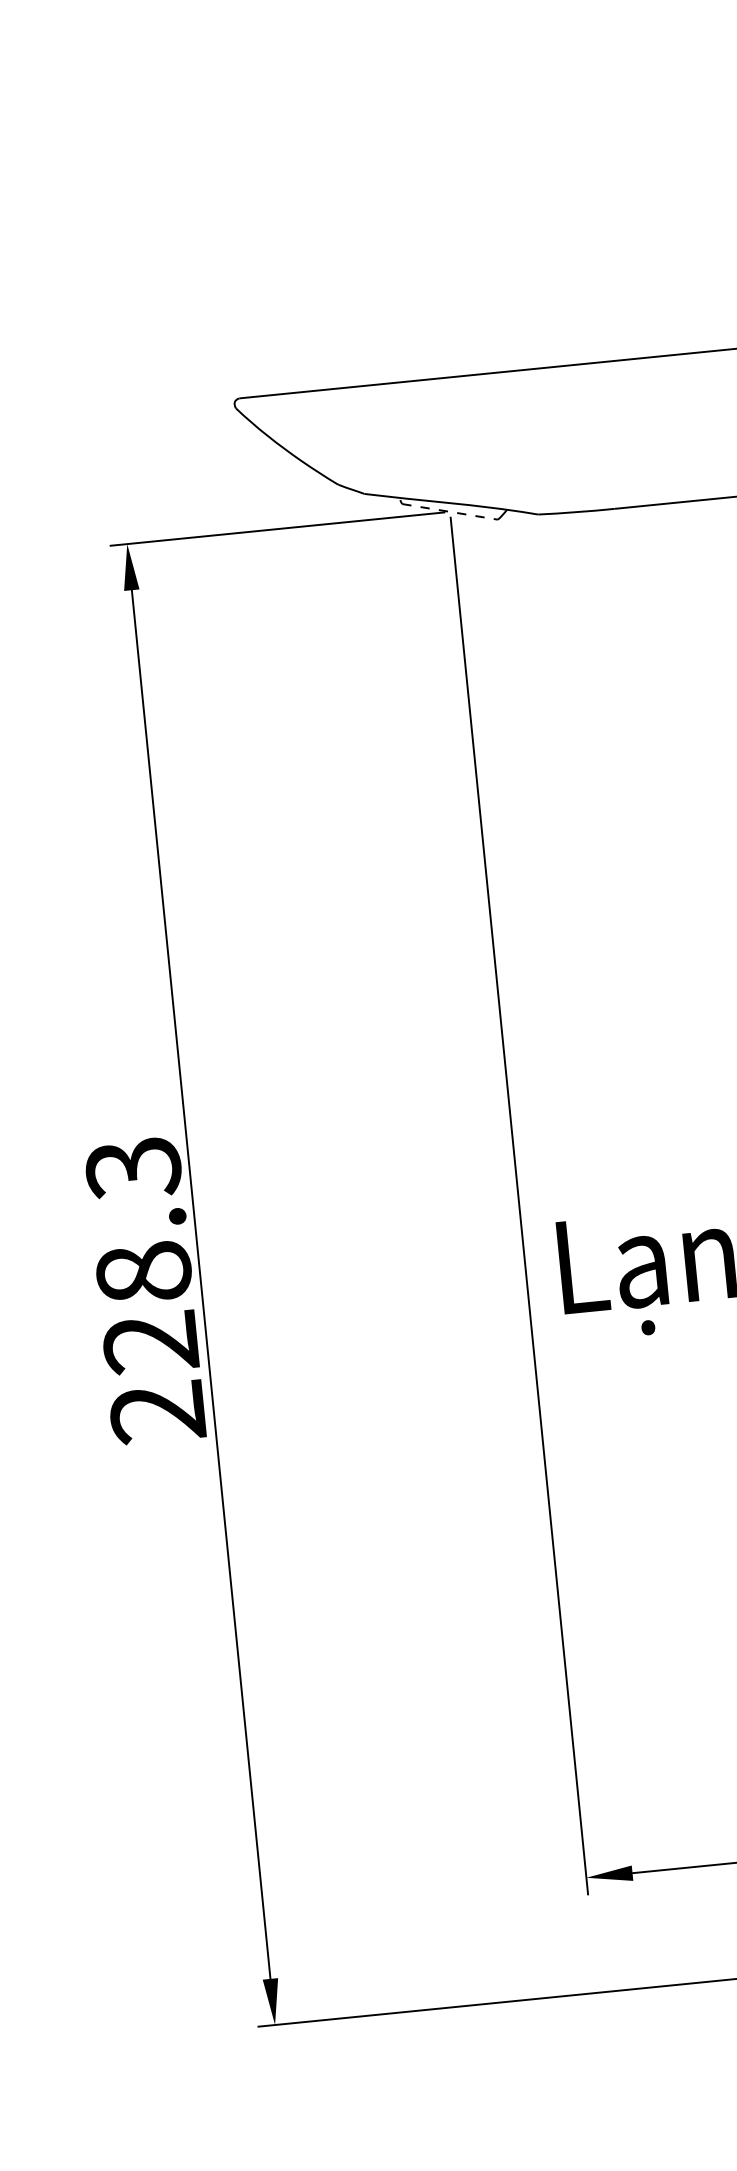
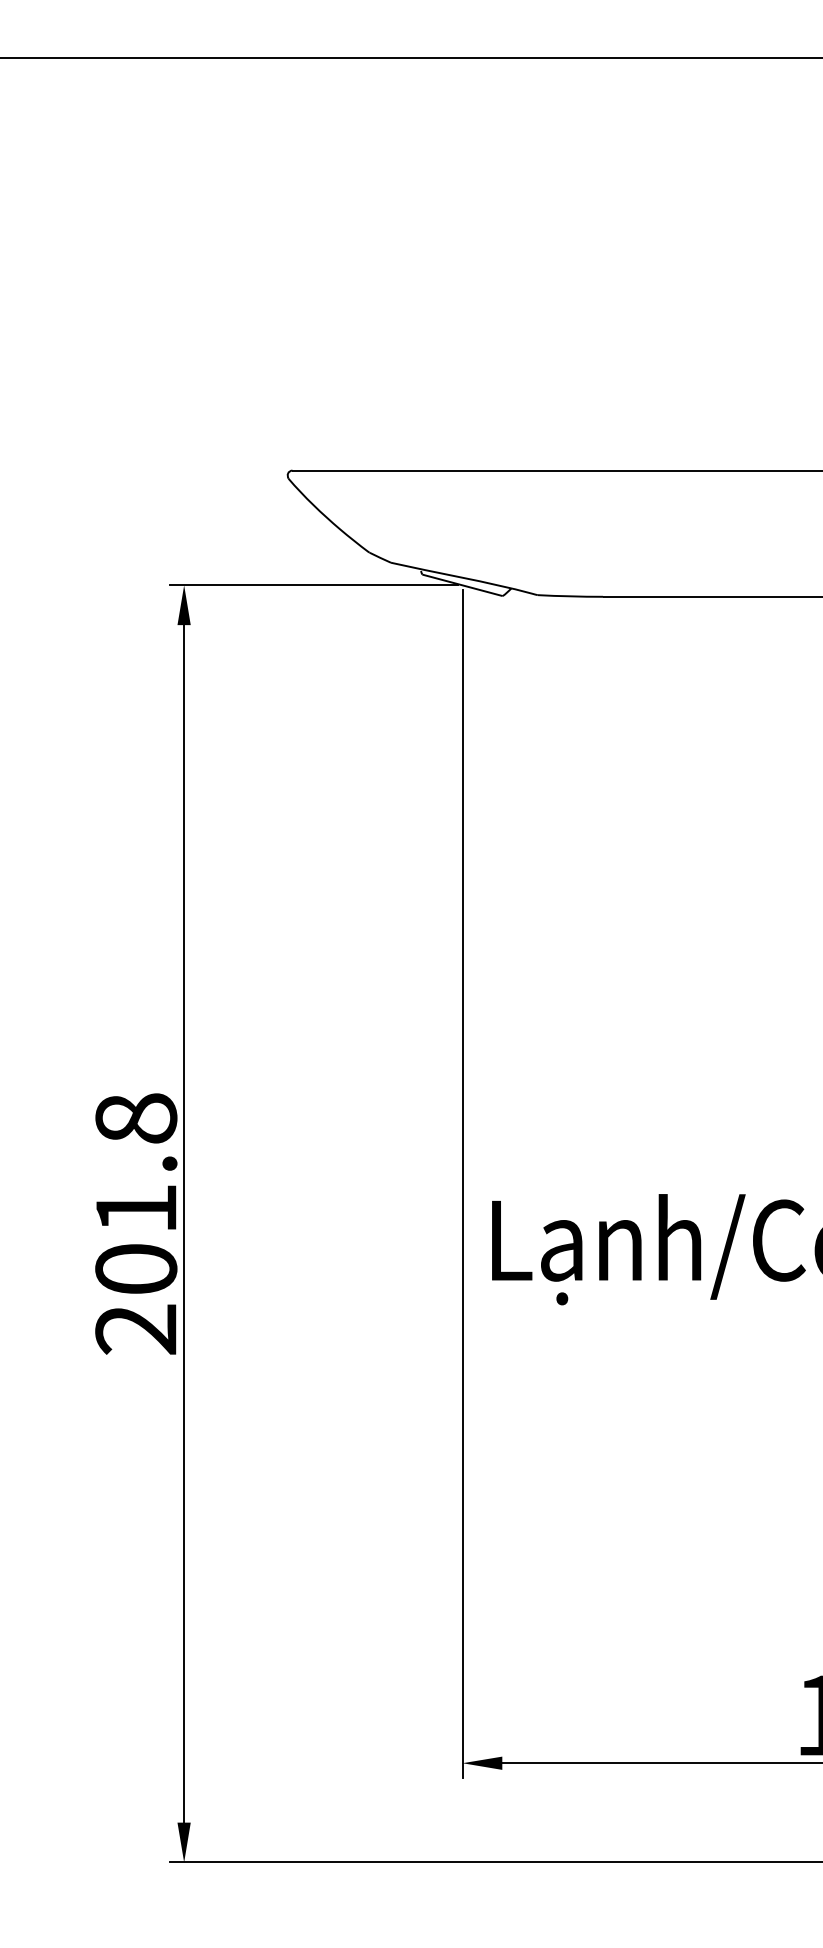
line: (450, 512) -> (462, 585), dashed -> solid
text: (142, 1254) -> (136, 1193), 228.3 -> 201.8

